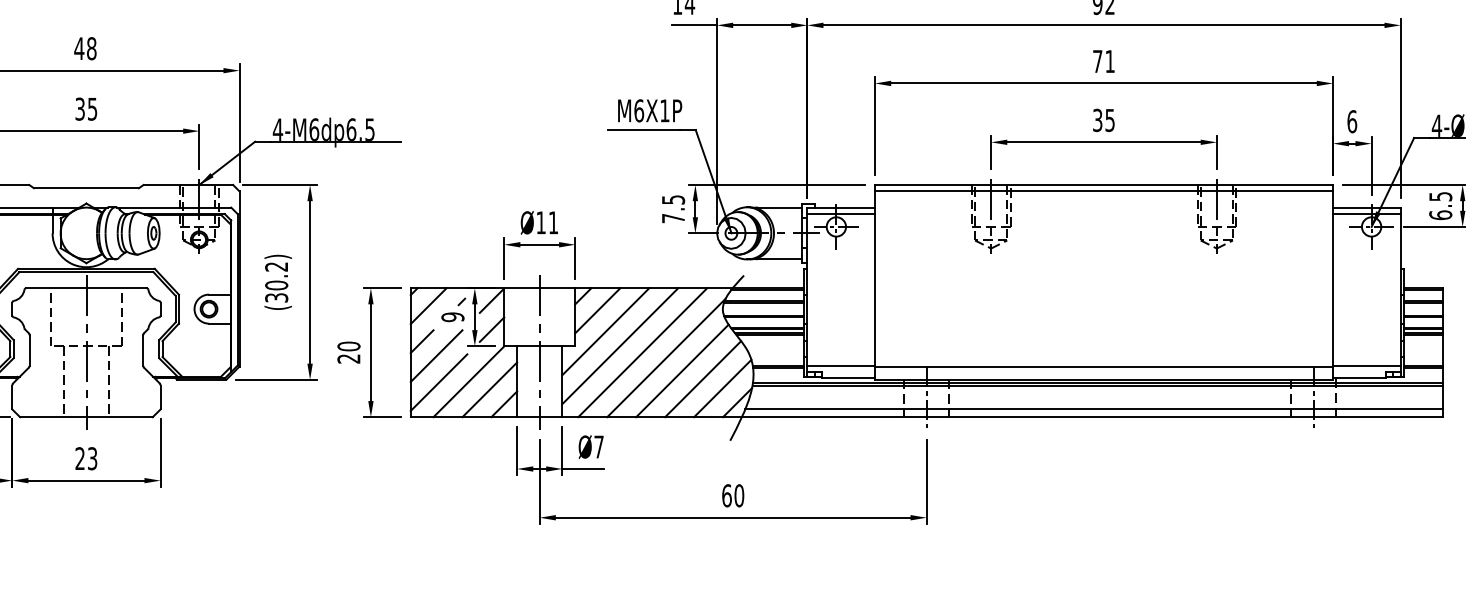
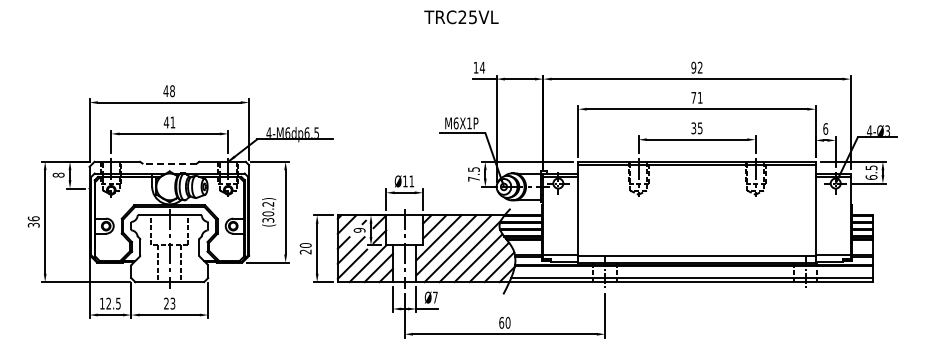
text: (85, 109) -> (169, 122), 35 -> 41
line: (85, 188) -> (169, 163), solid -> dashed

